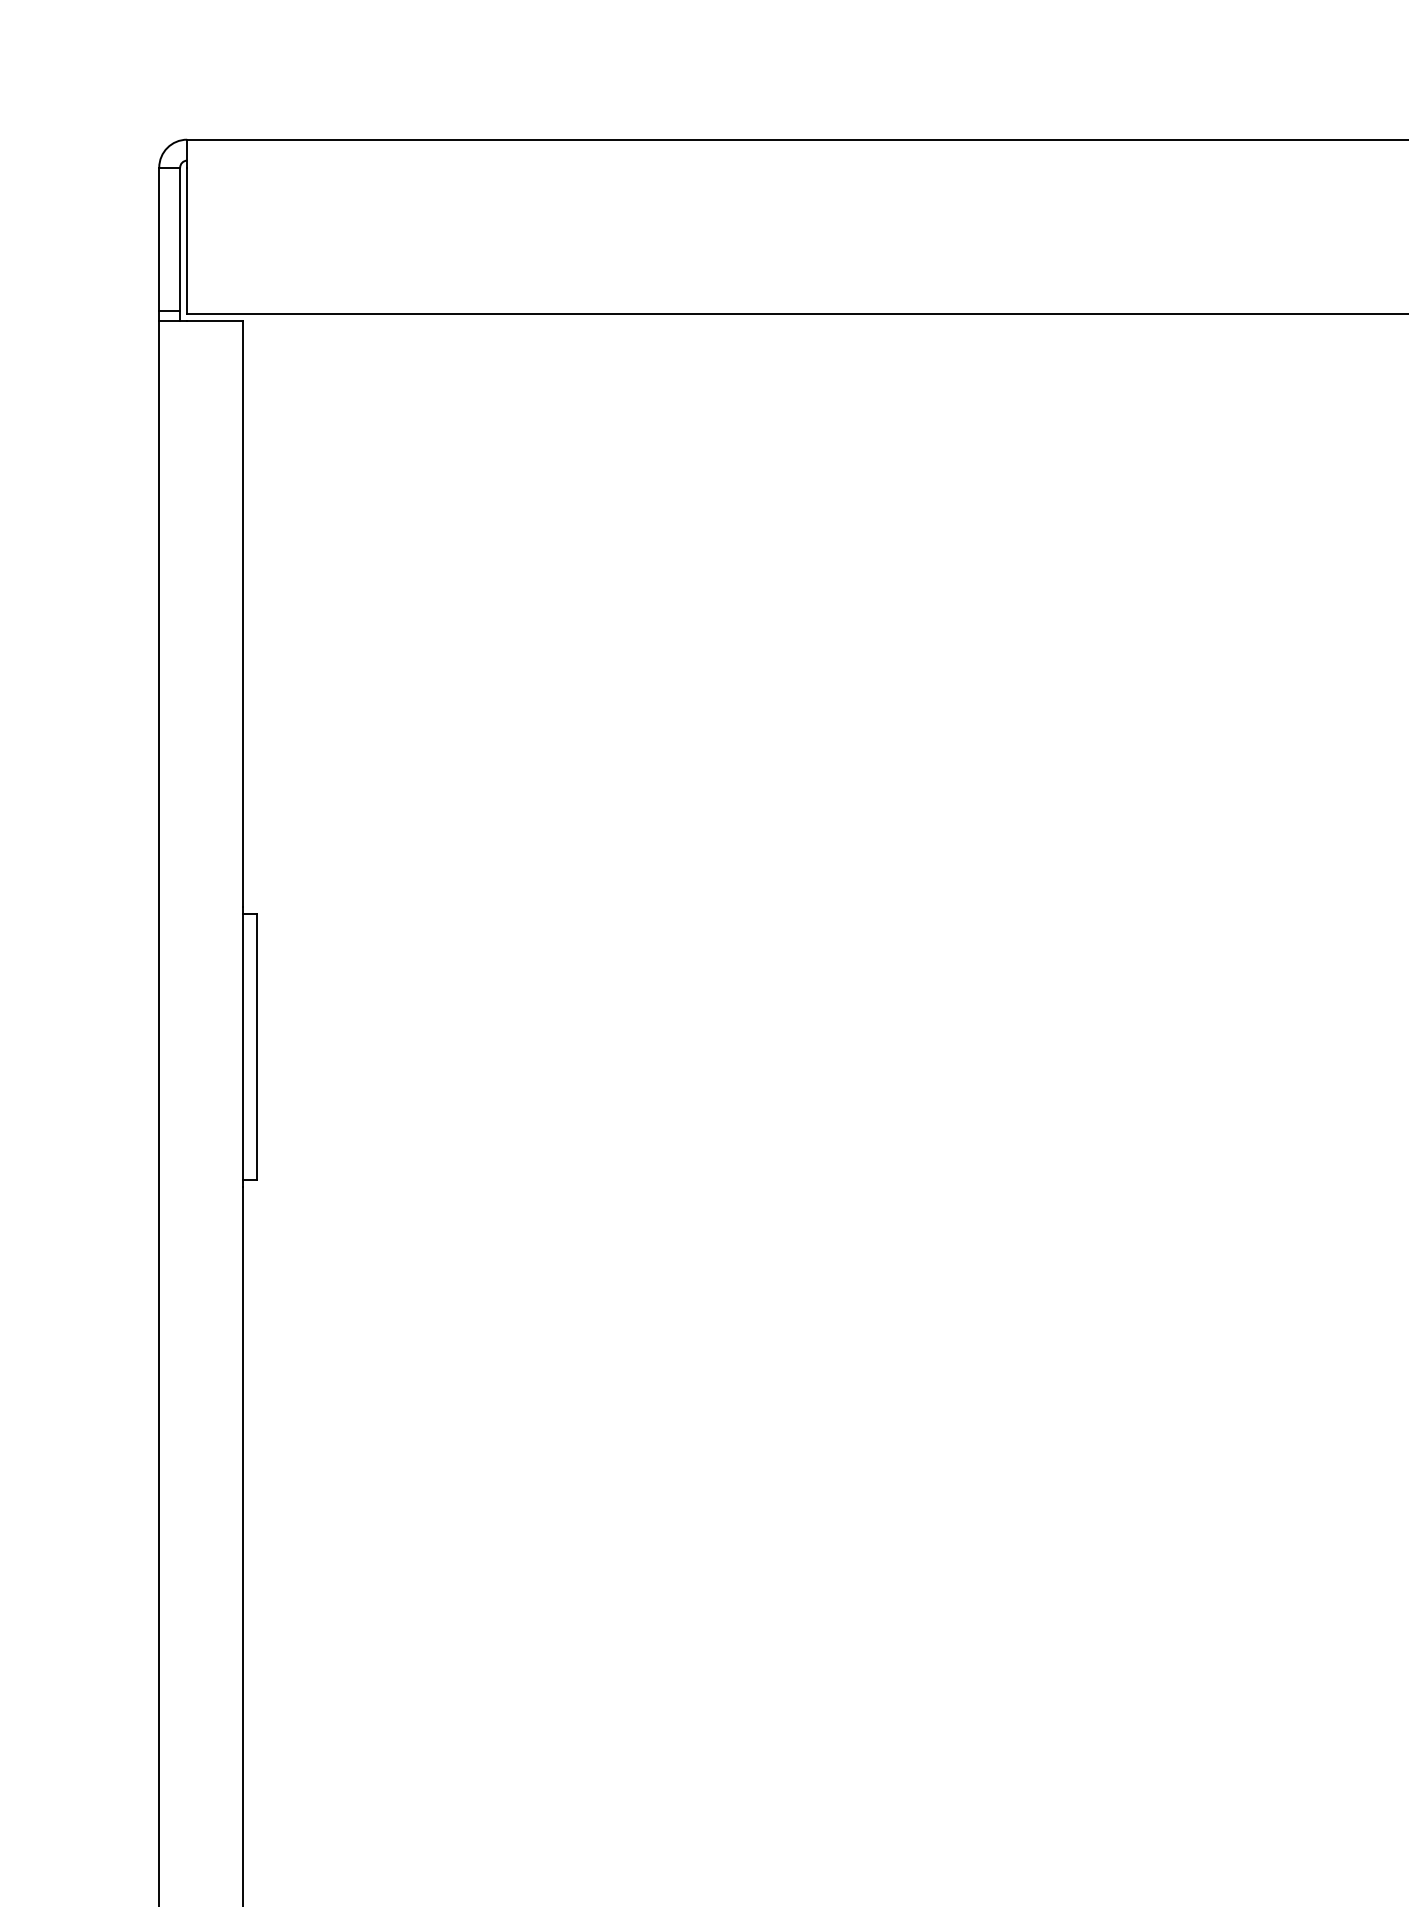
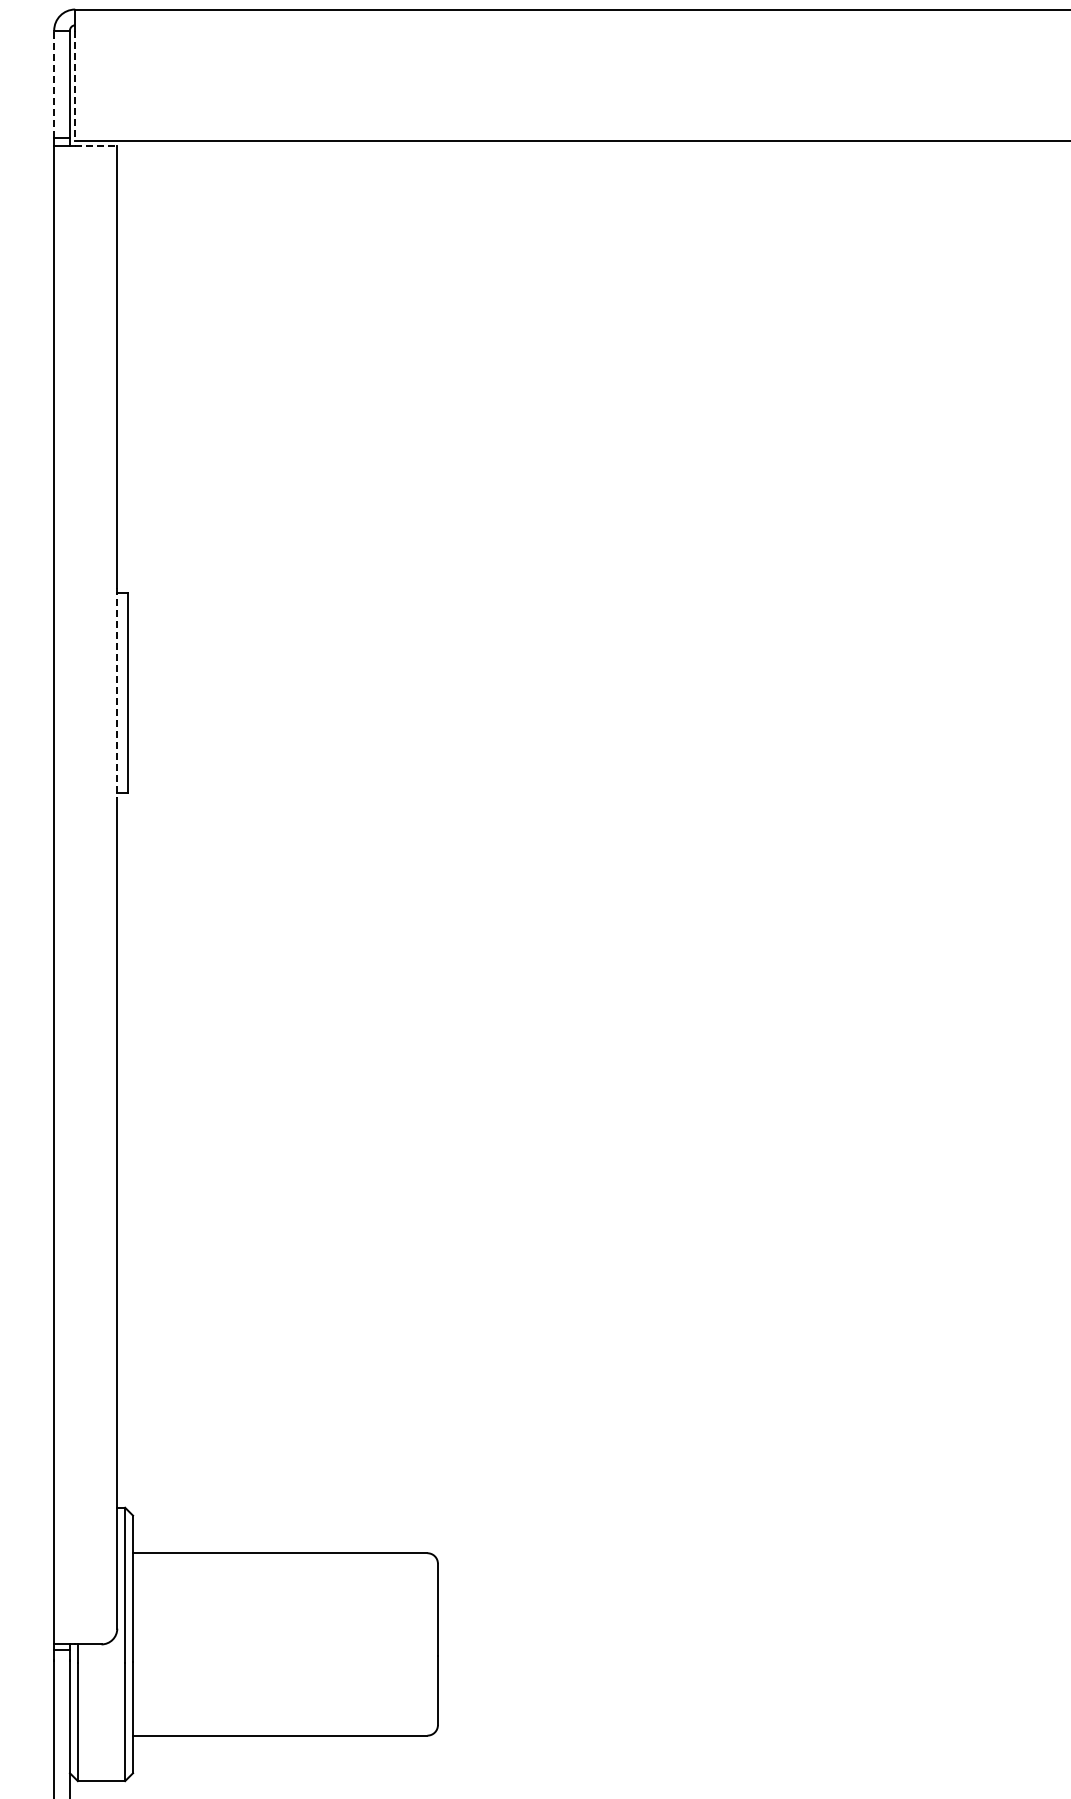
line: (159, 239) -> (54, 84), solid -> dashed
line: (187, 241) -> (75, 86), solid -> dashed
line: (215, 321) -> (96, 146), solid -> dashed
line: (243, 1047) -> (117, 693), solid -> dashed

